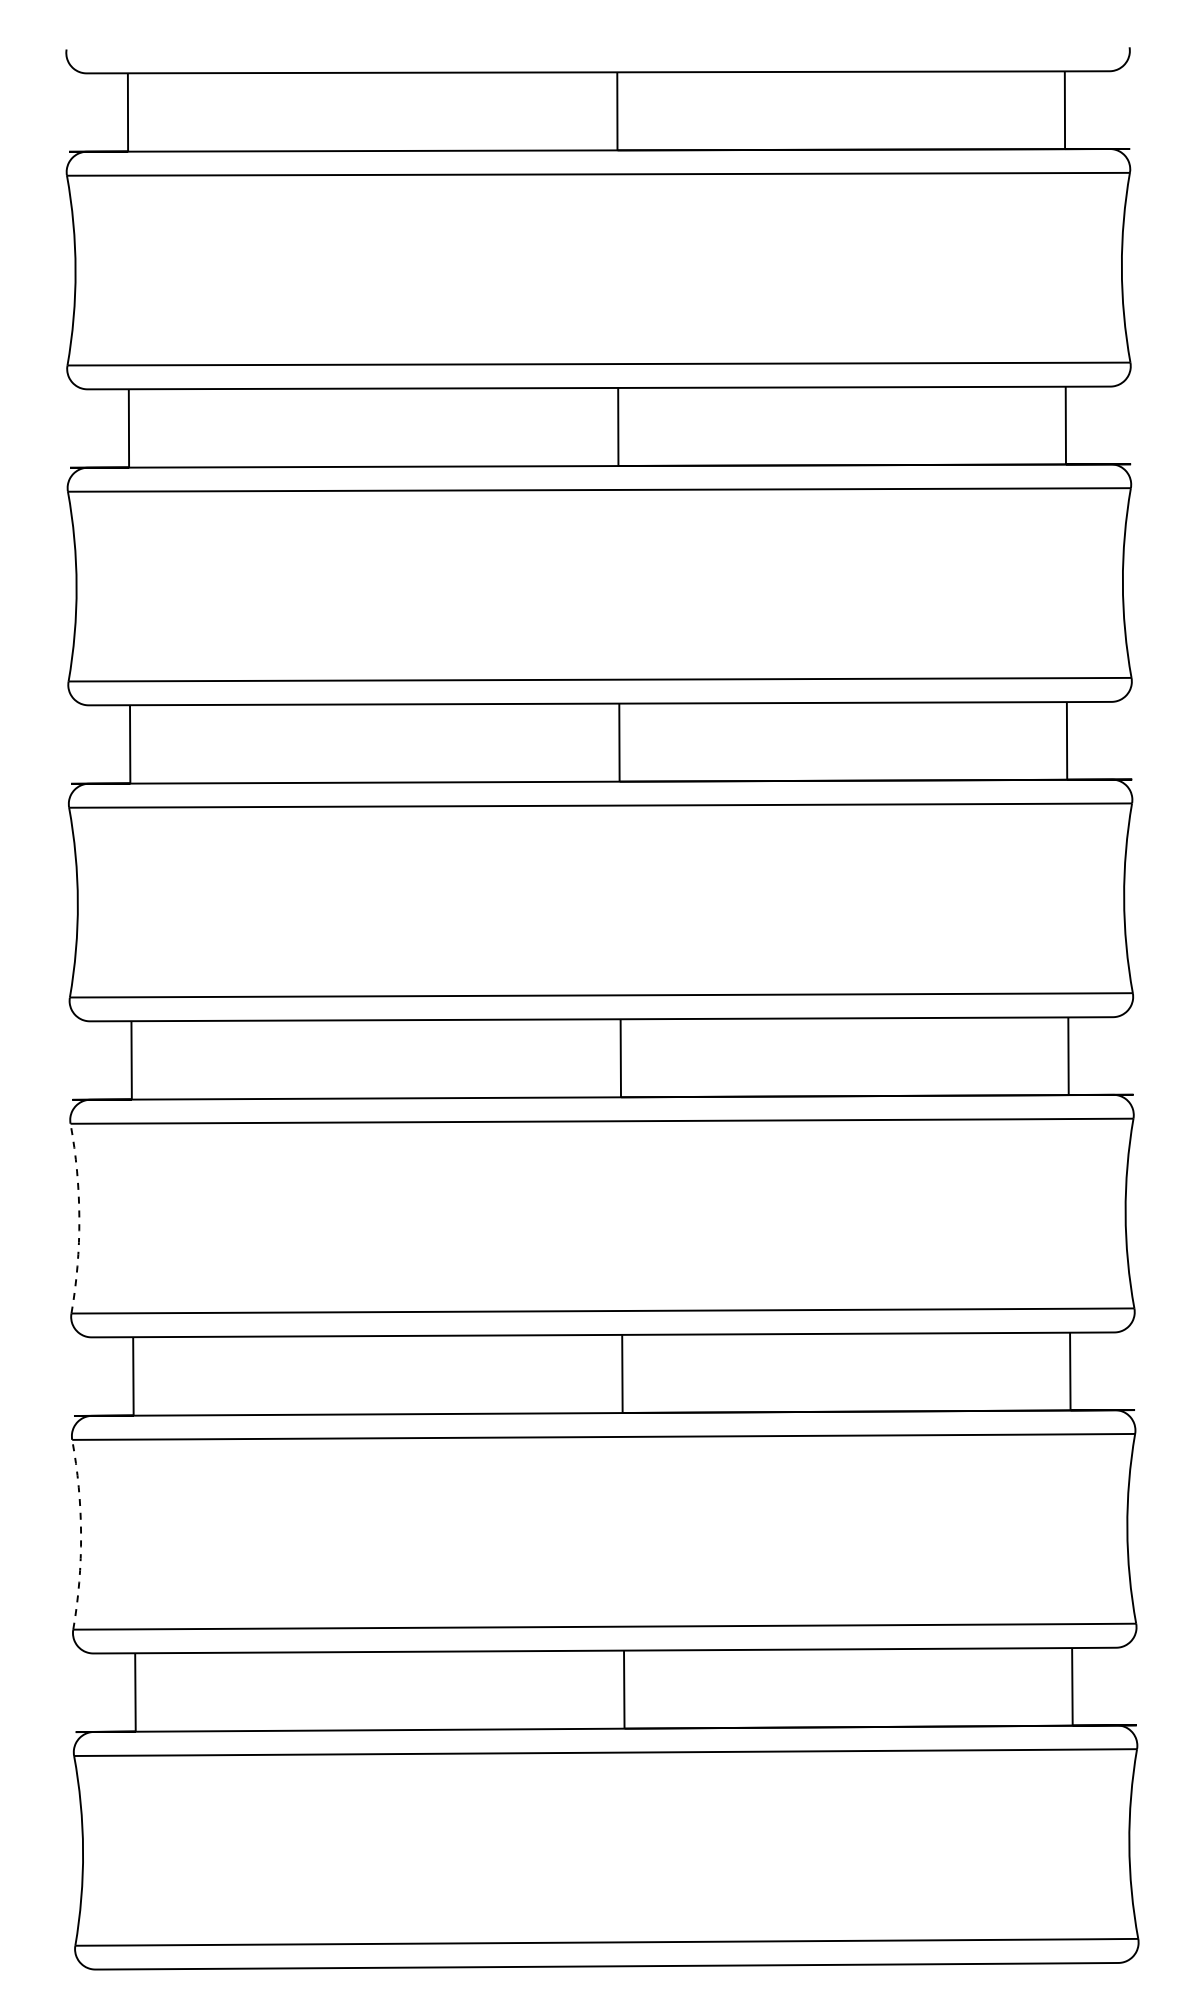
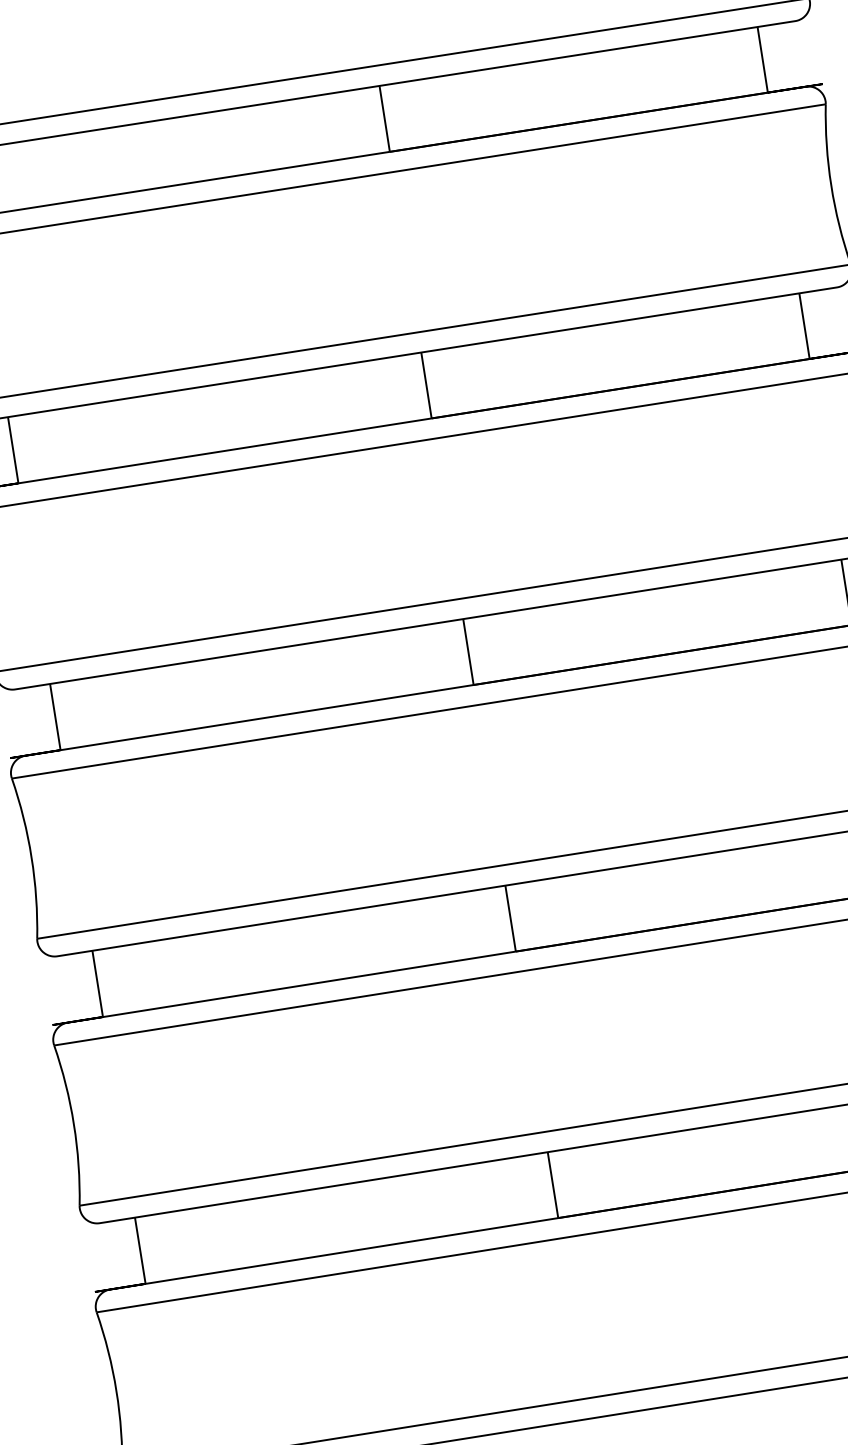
arc: (79, 1218) -> (31, 857), dashed -> solid
arc: (81, 1534) -> (74, 1124), dashed -> solid

